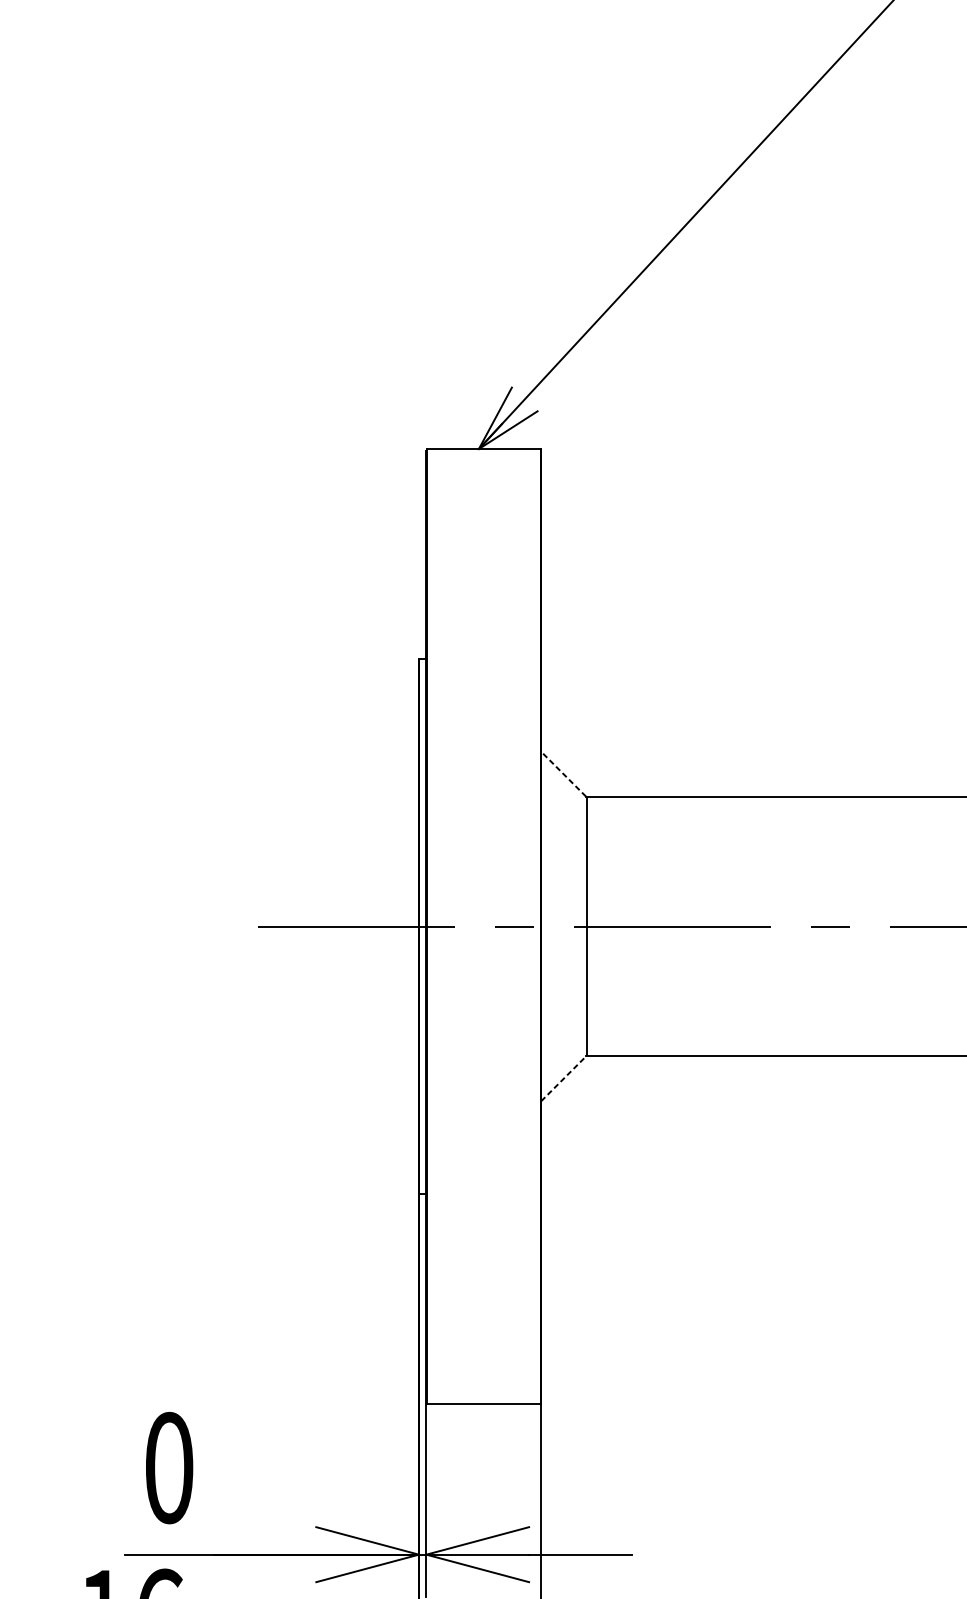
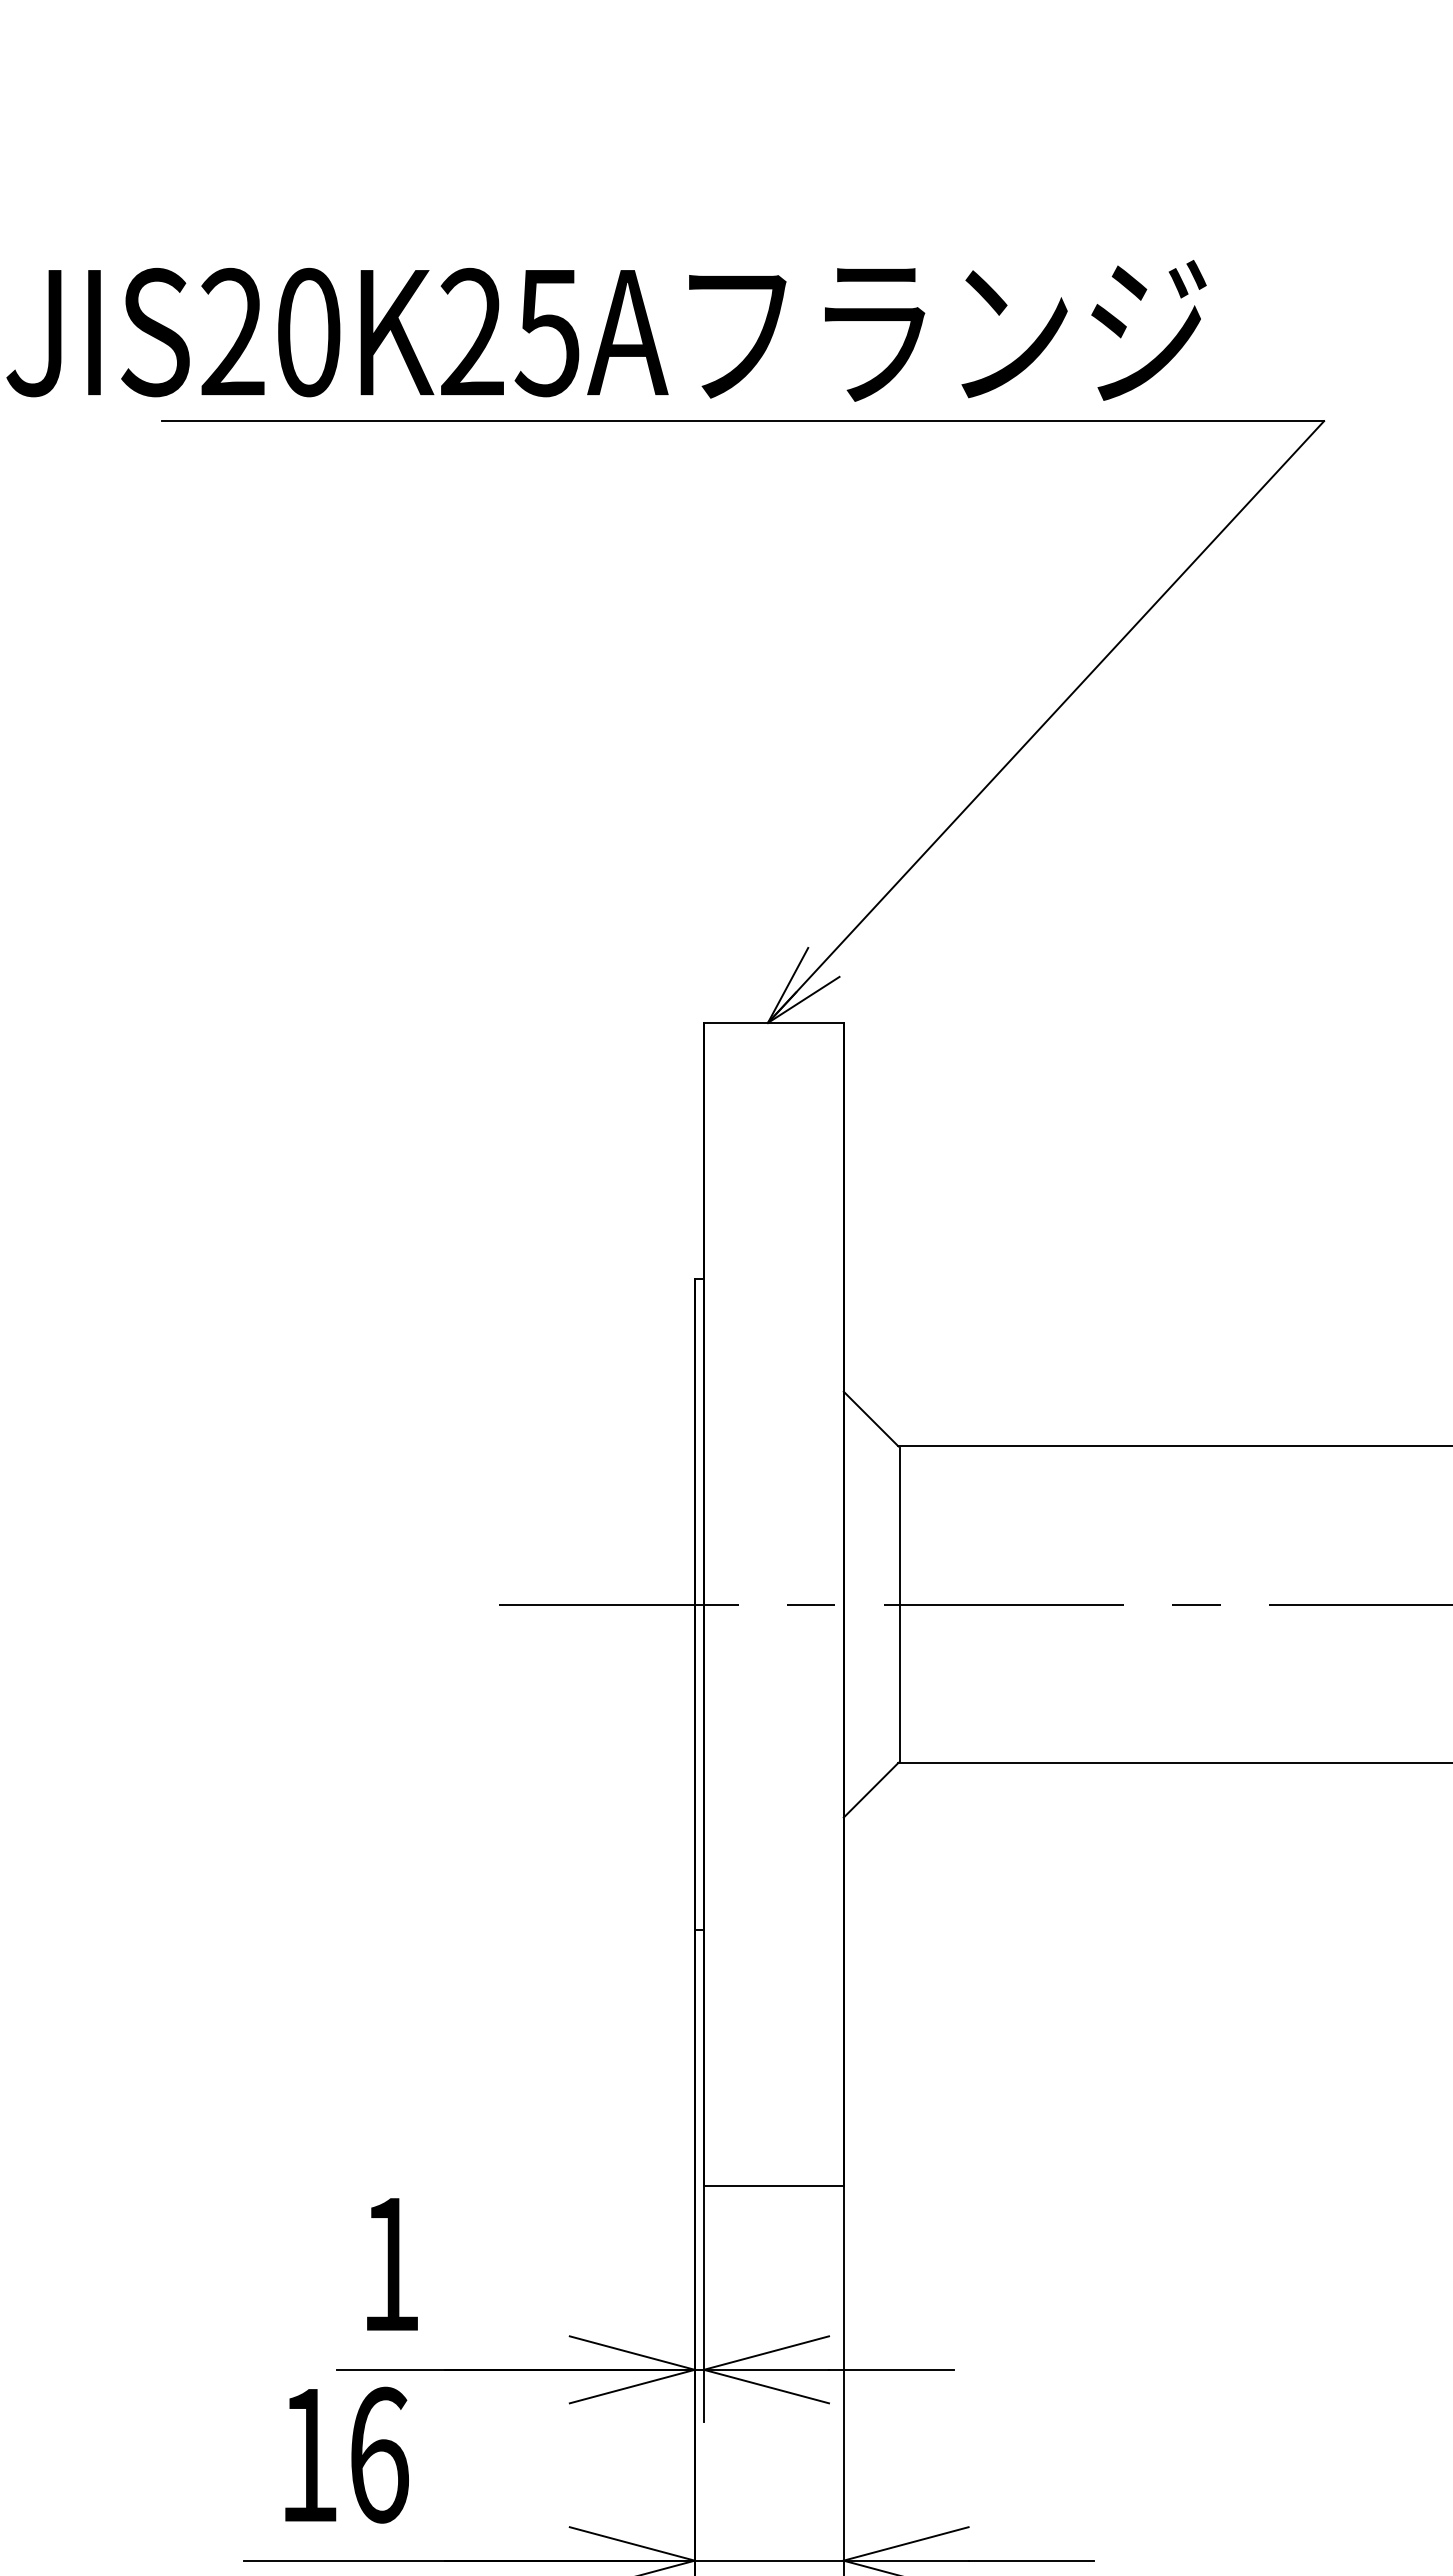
line: (563, 774) -> (871, 1419), dashed -> solid
line: (563, 1079) -> (871, 1790), dashed -> solid
text: (169, 1468) -> (390, 2264), 0 -> 1

